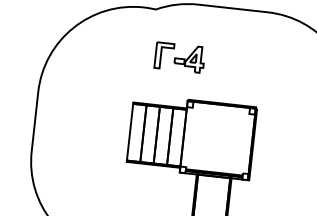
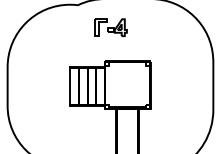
part: (179, 57) -> (110, 27), moved

